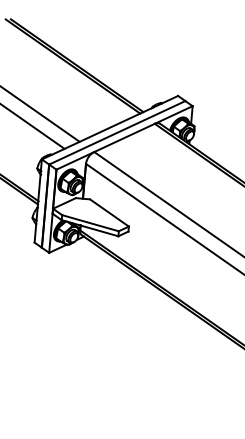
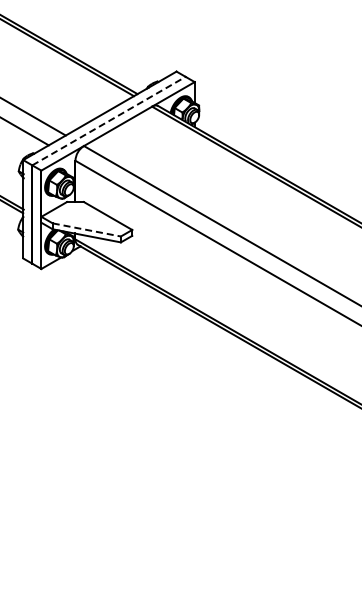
line: (116, 133) -> (108, 121), solid -> dashed
line: (90, 222) -> (86, 229), solid -> dashed

